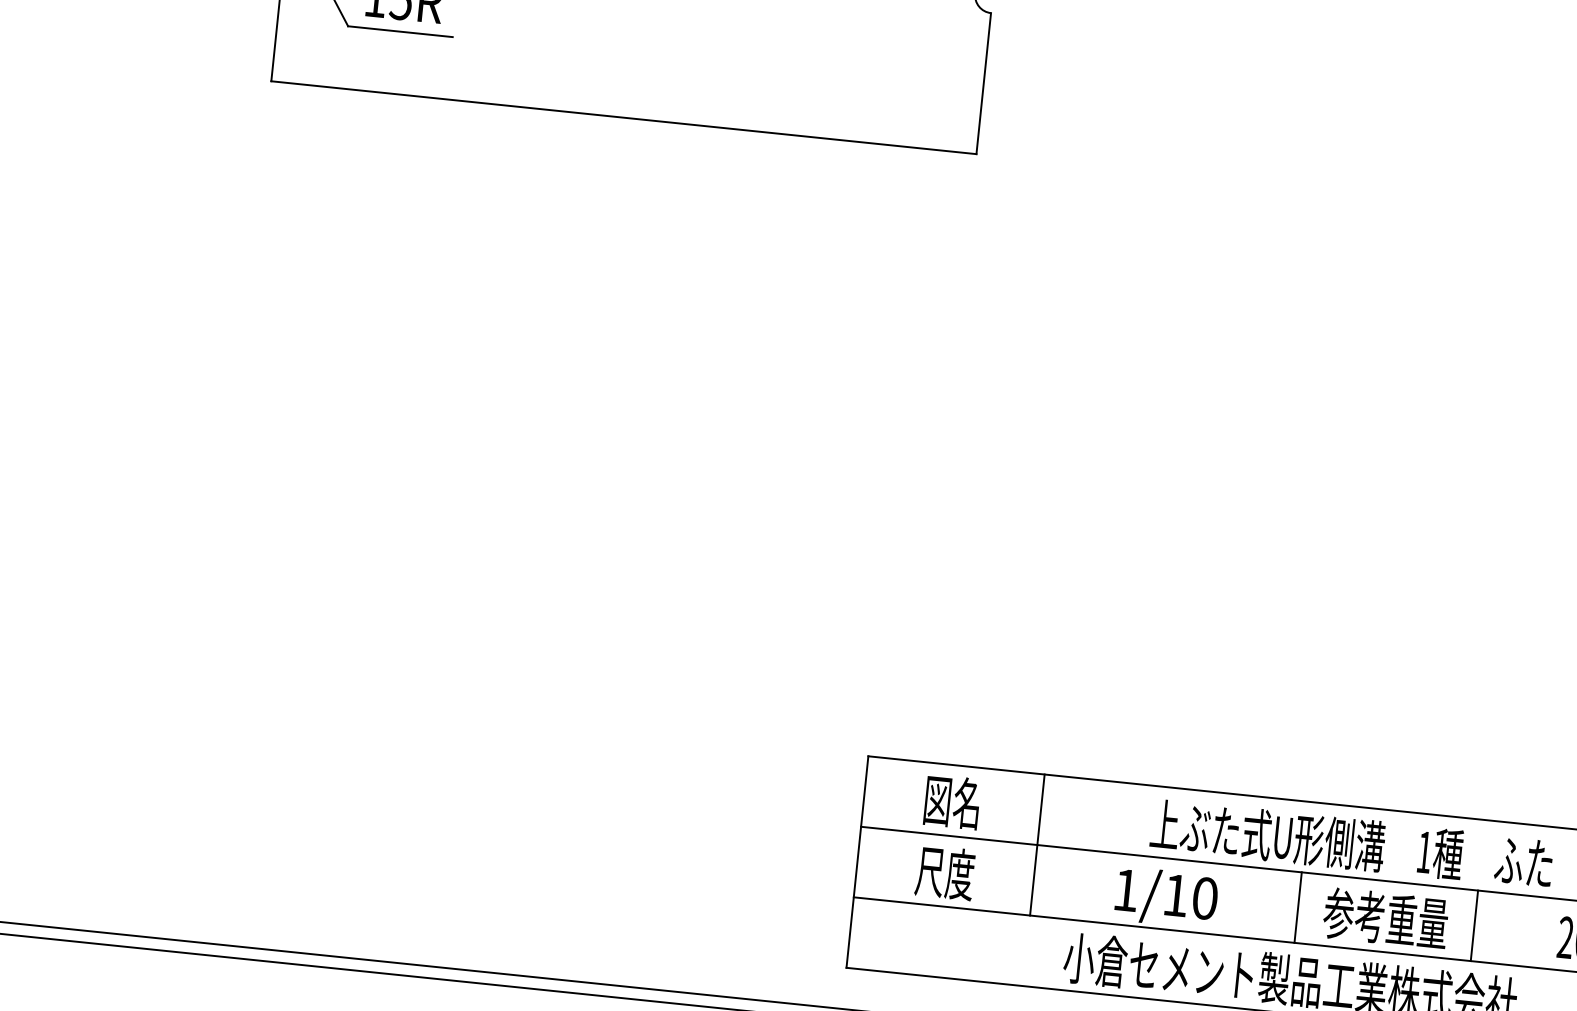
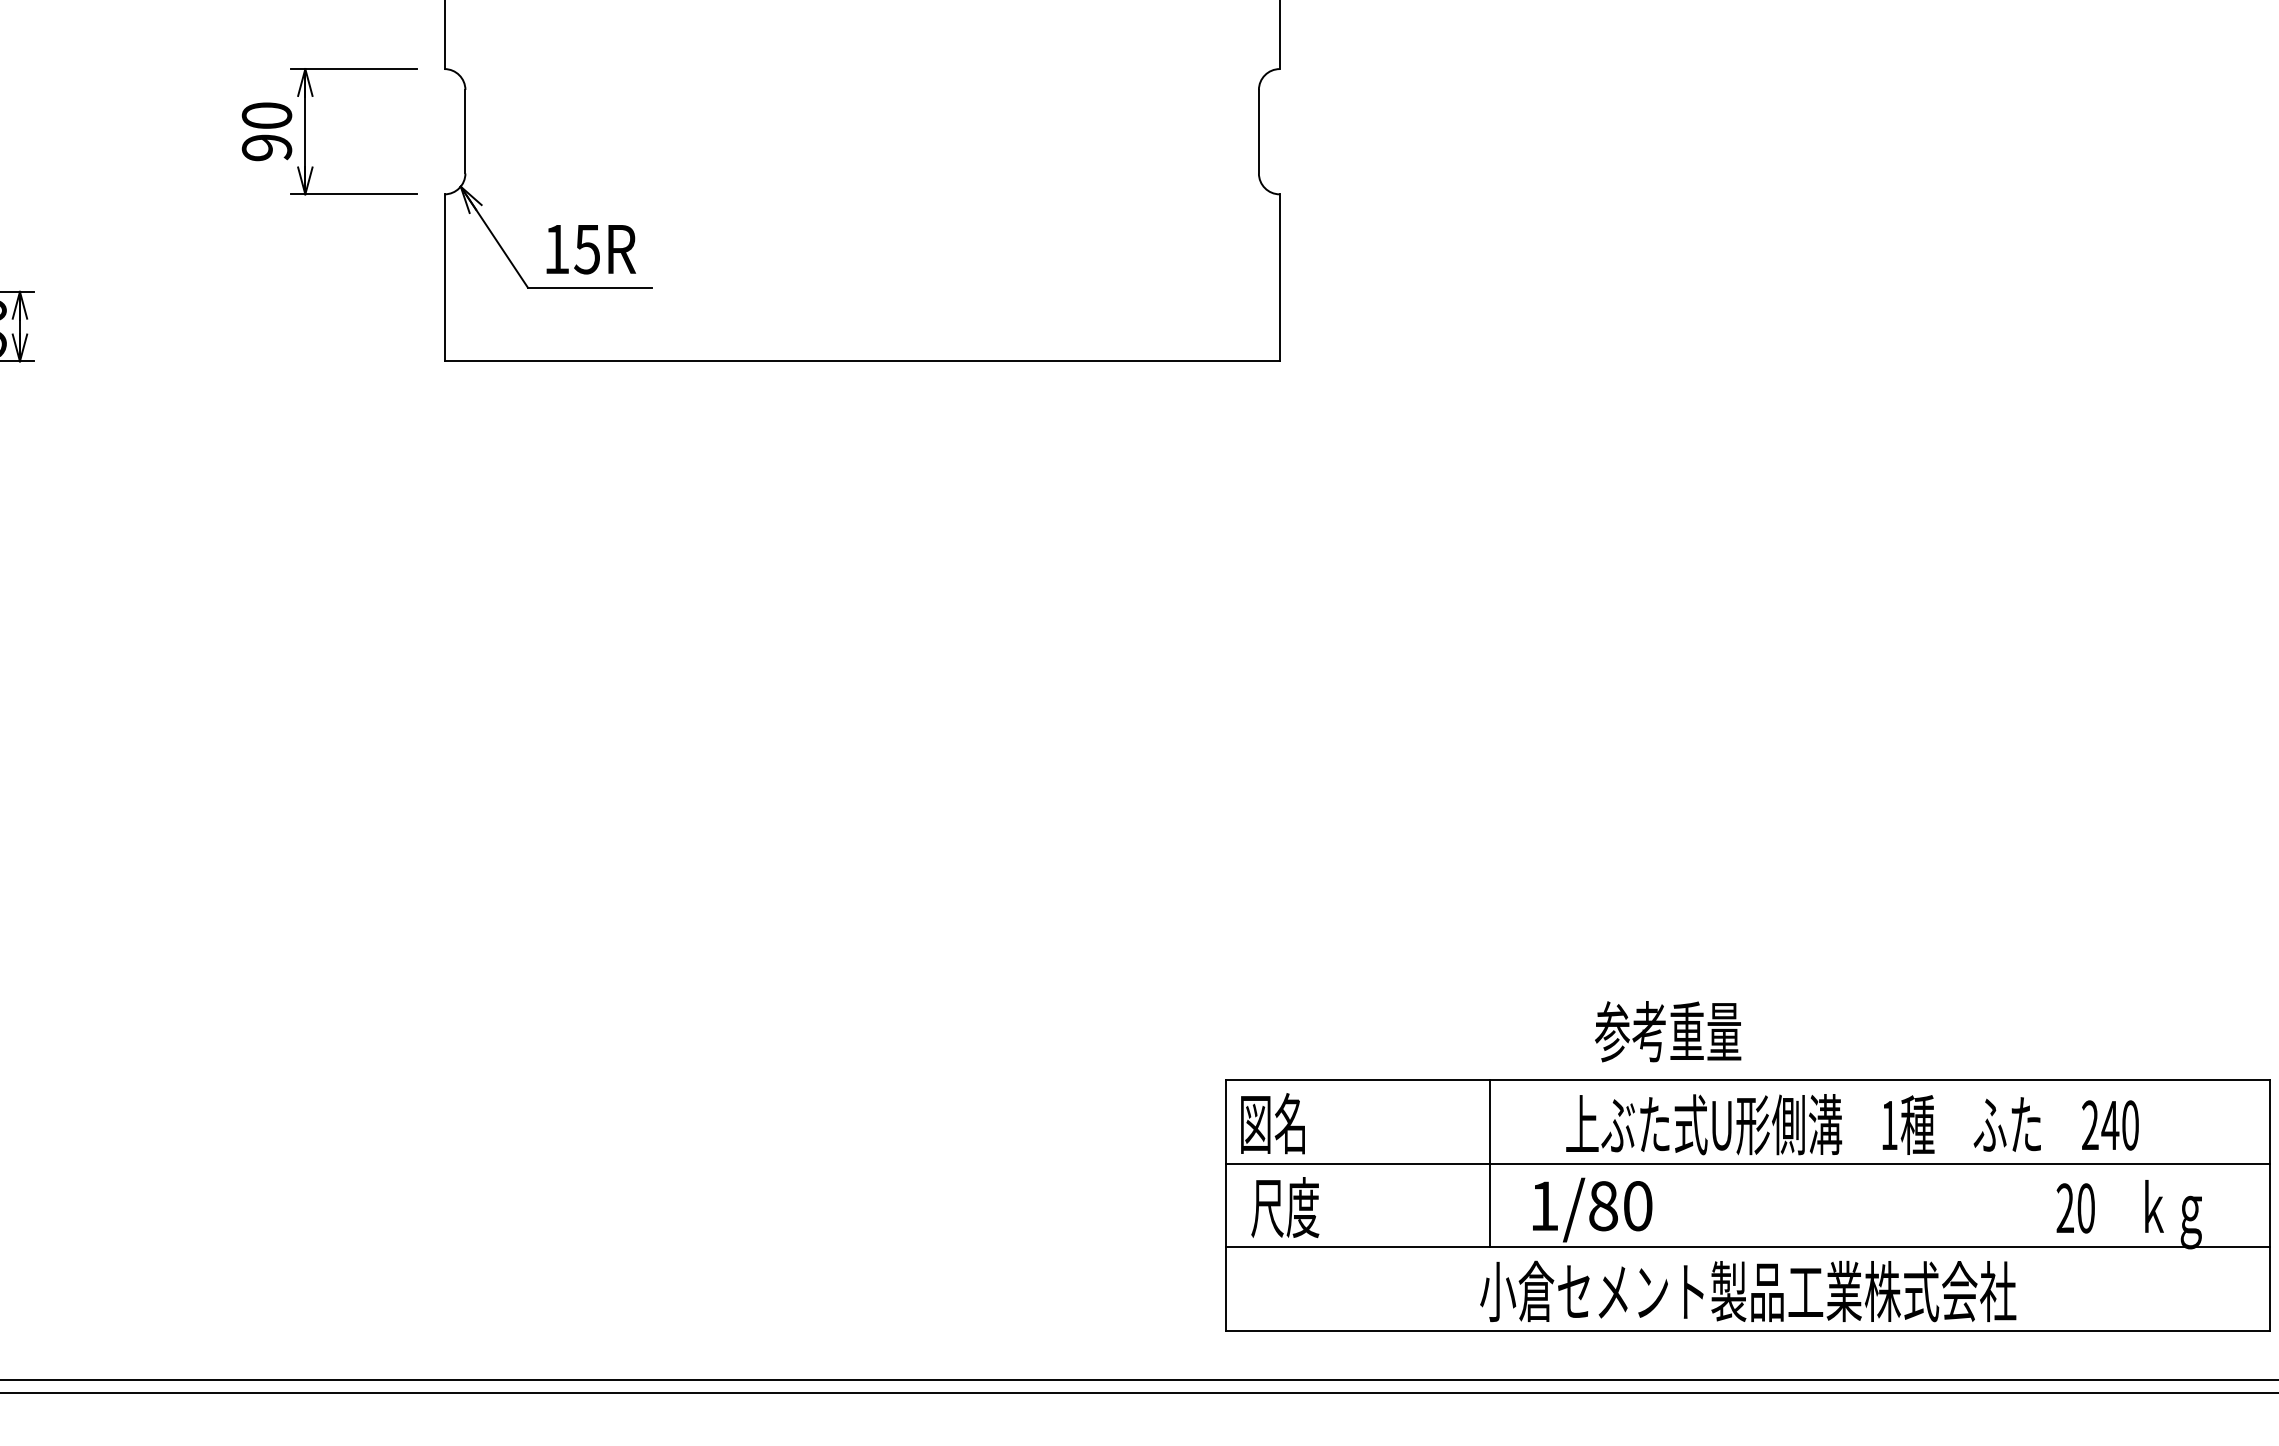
text: (951, 801) -> (1272, 1123), moved
line: (1037, 844) -> (1489, 1163), moved
text: (945, 872) -> (1285, 1207), moved
text: (1176, 895) -> (1603, 1206), 1/10 -> 1/80
line: (1298, 907) -> (1748, 1205), removed
text: (1386, 918) -> (1668, 1031), moved
line: (1474, 925) -> (1956, 1205), removed

